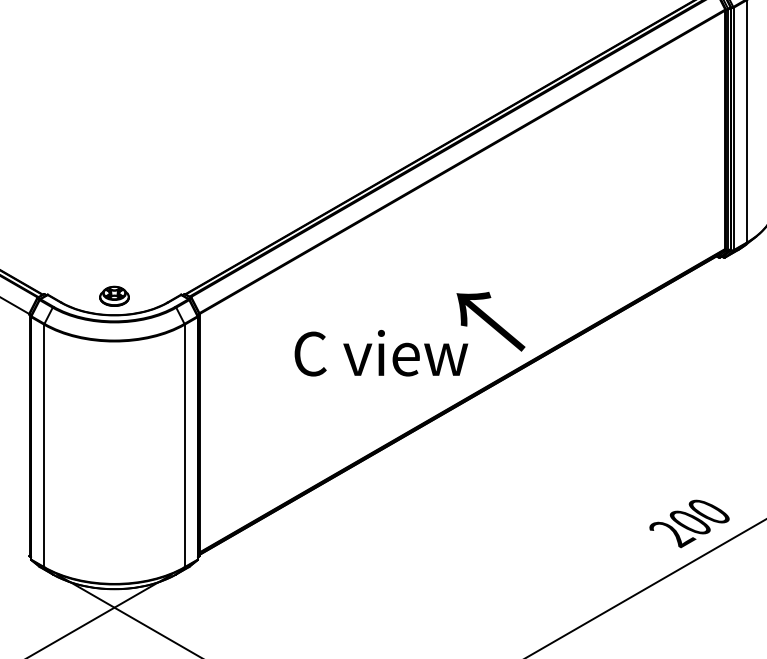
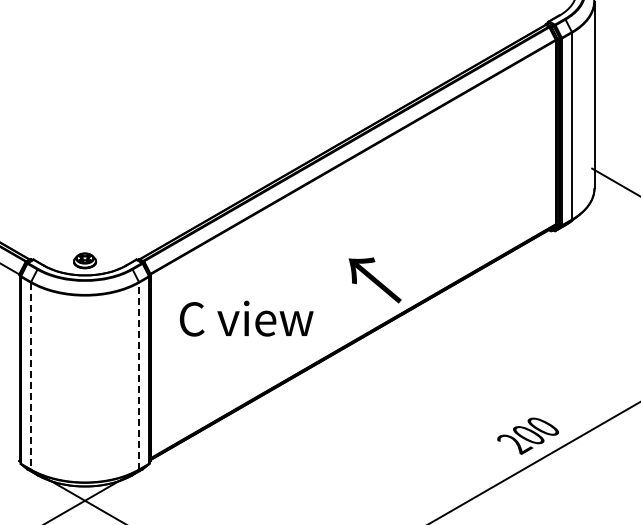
text: (381, 352) -> (246, 318), moved
line: (185, 445) -> (139, 375), solid -> dashed
line: (43, 446) -> (30, 376), solid -> dashed

